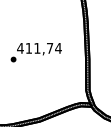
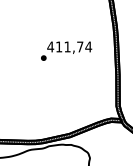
text: (36, 51) -> (66, 50), moved

